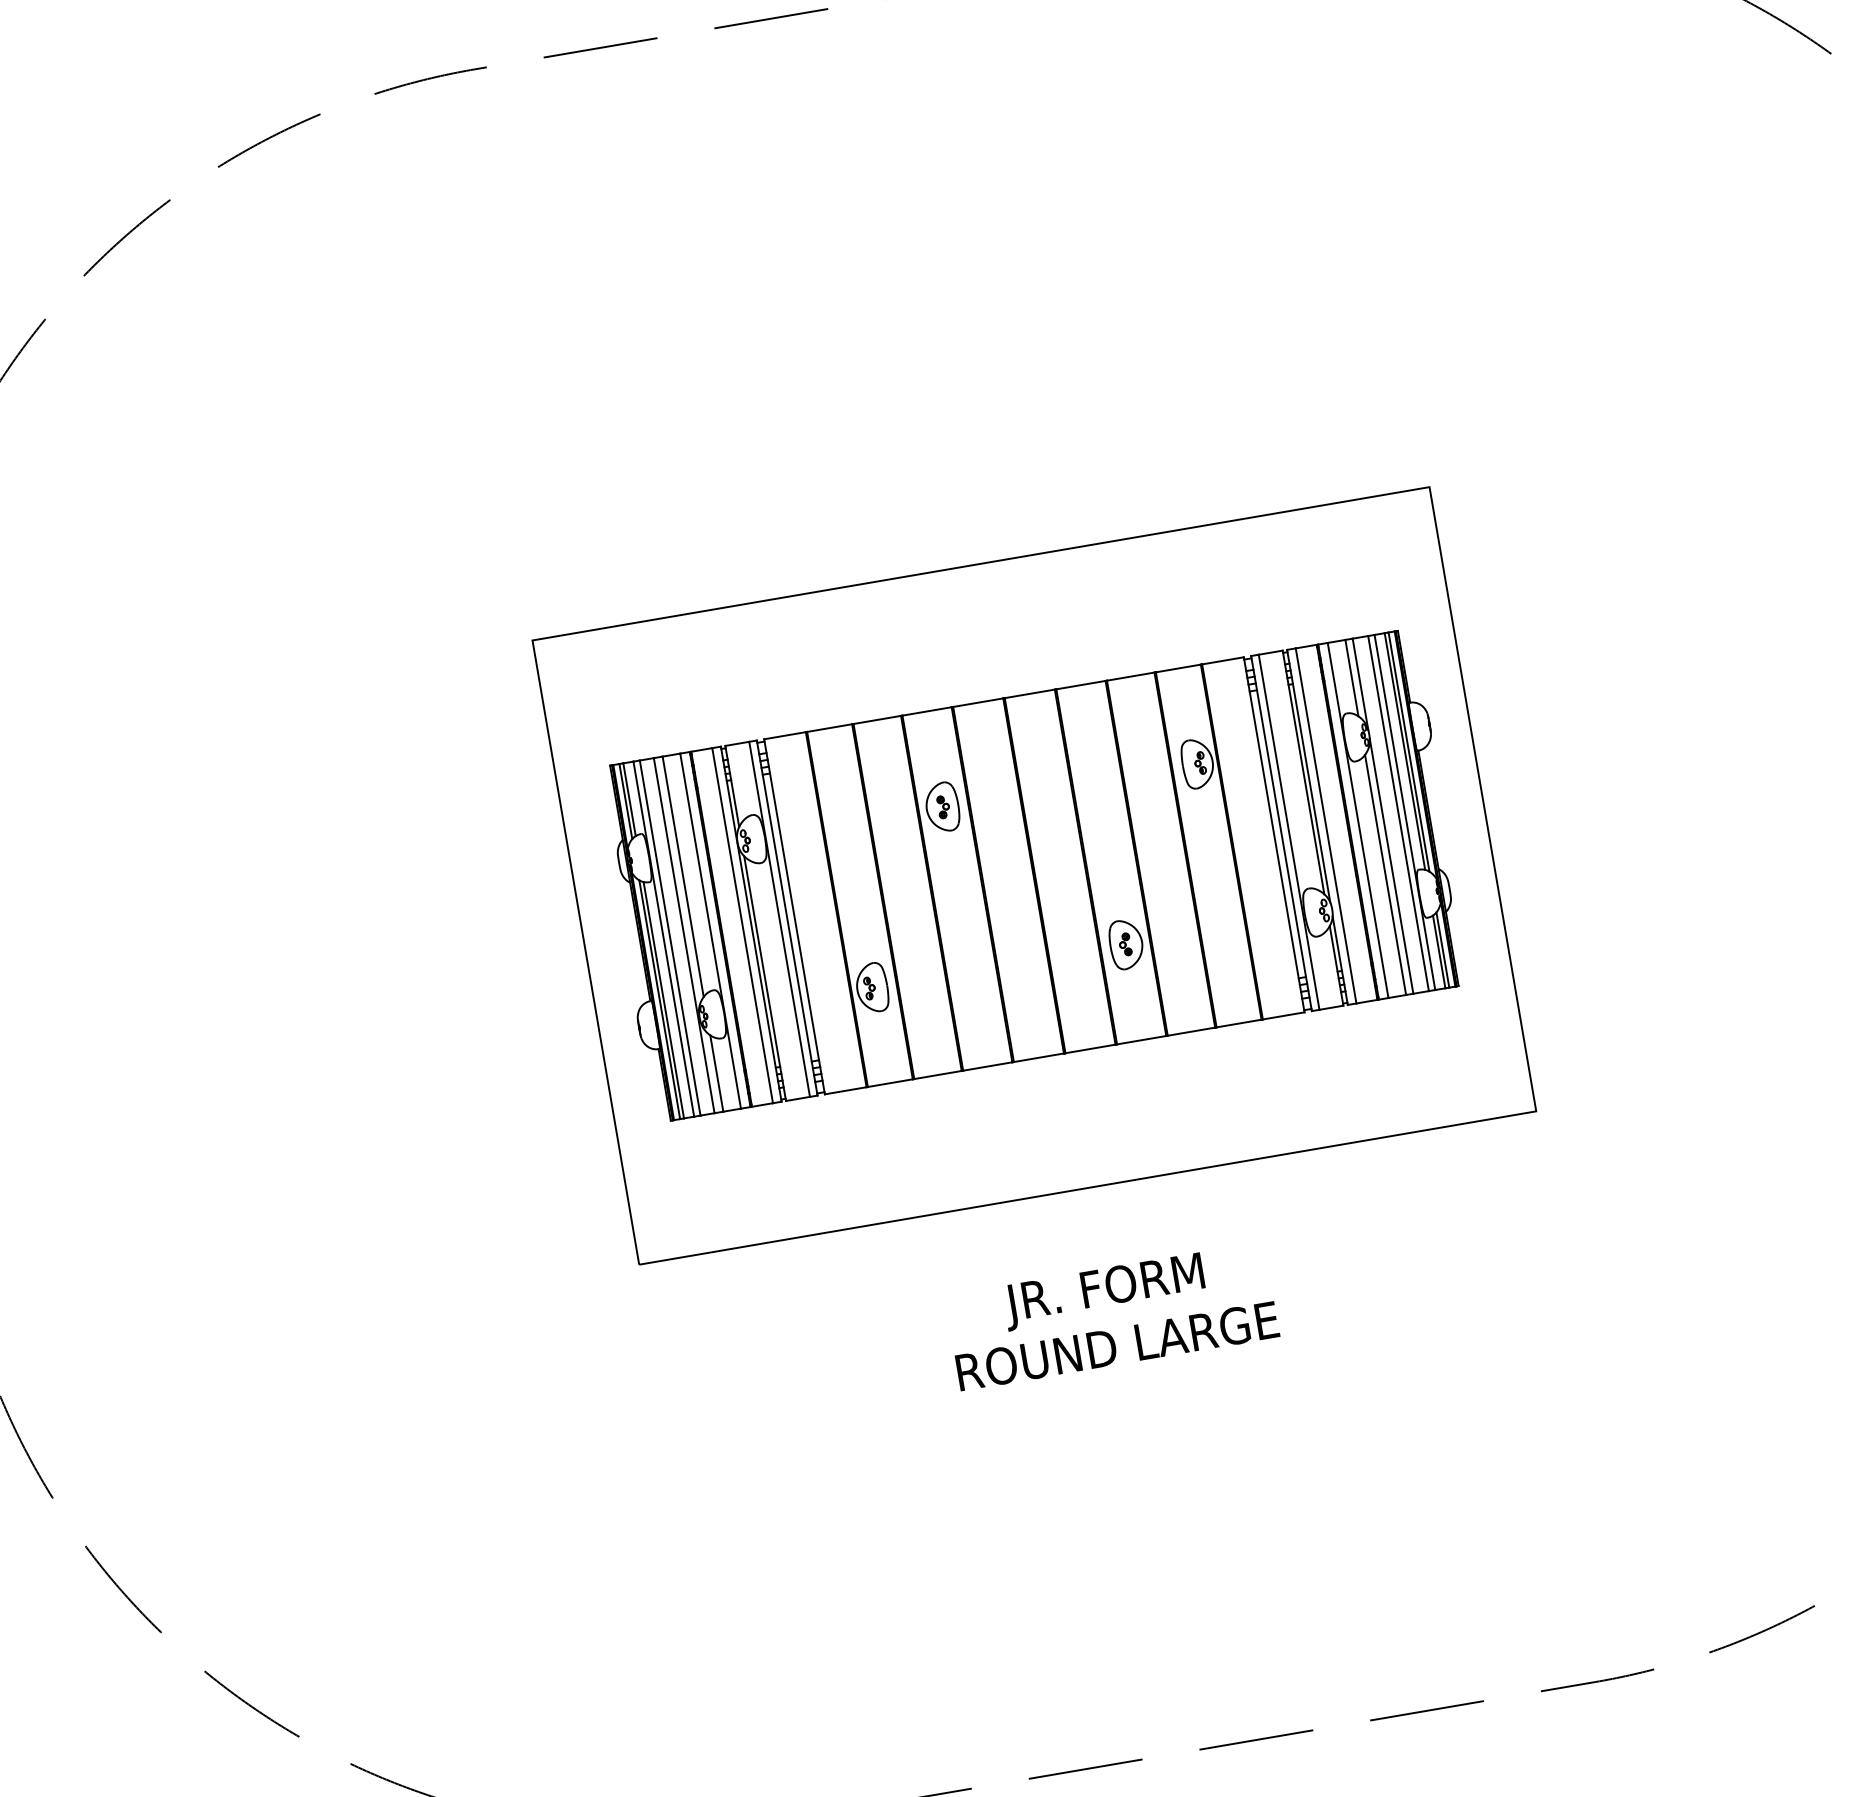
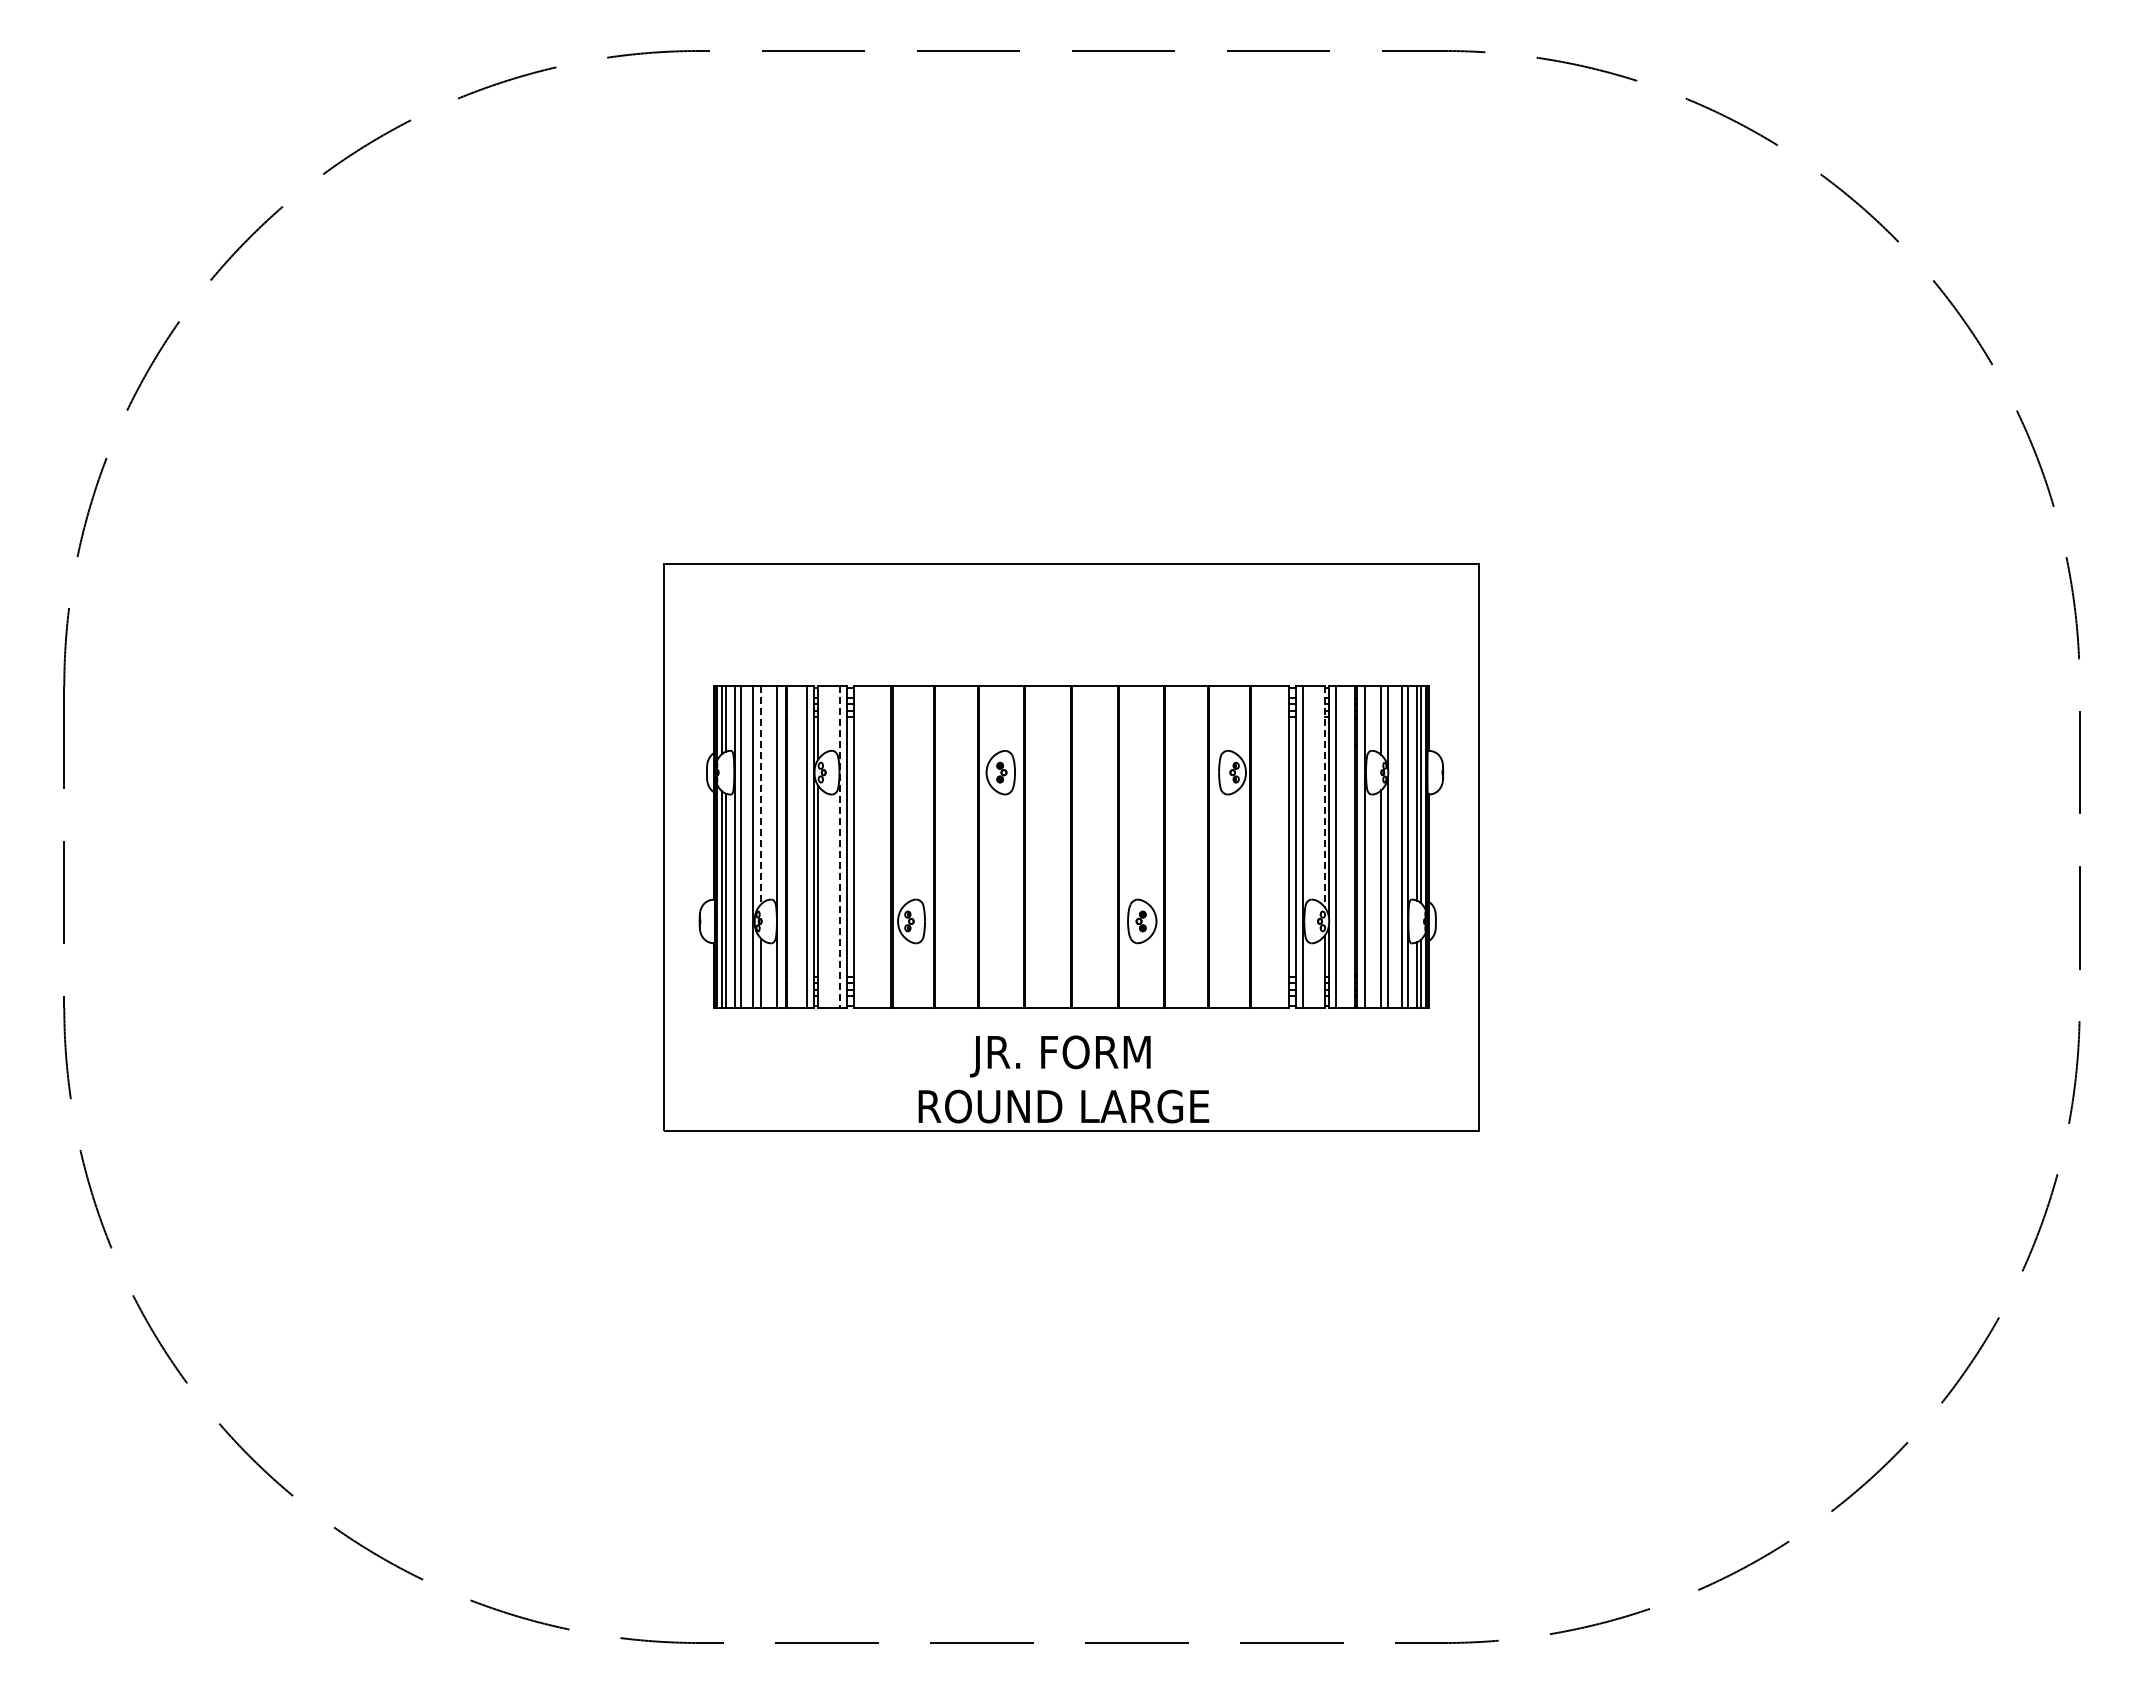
line: (1303, 772) -> (1324, 796), solid -> dashed
line: (683, 877) -> (761, 795), solid -> dashed
line: (780, 919) -> (840, 847), solid -> dashed
text: (1112, 1316) -> (1063, 1079), moved

